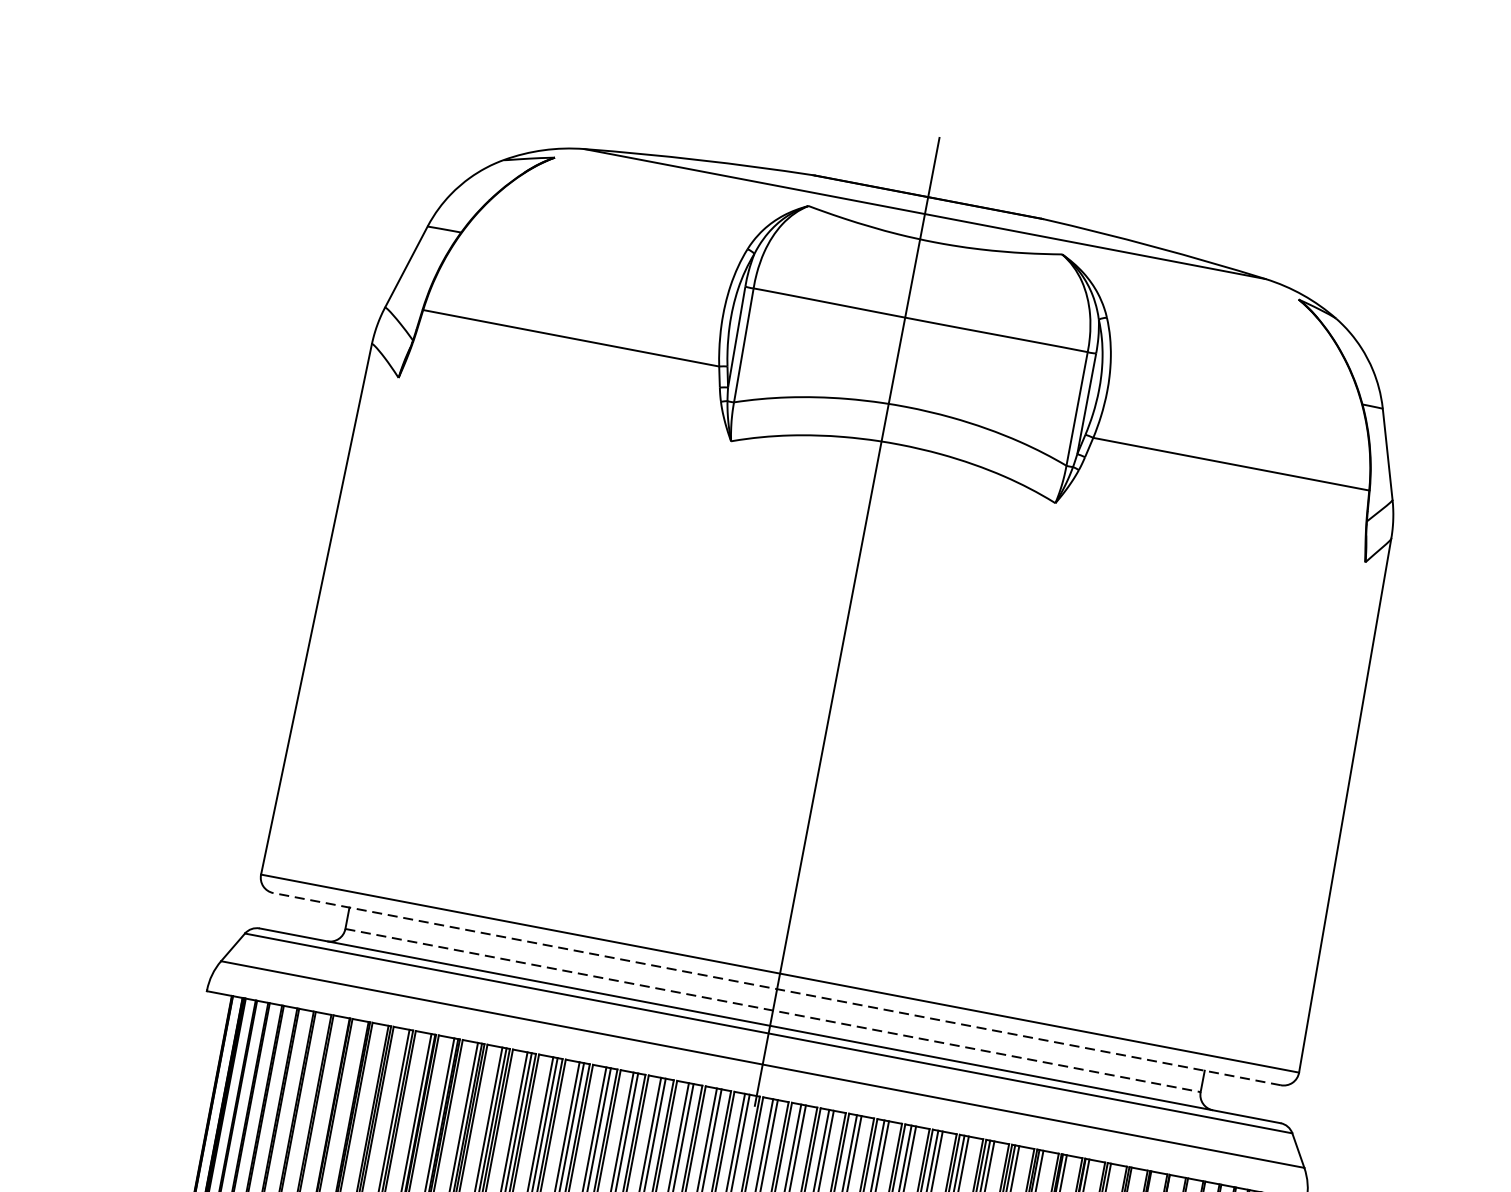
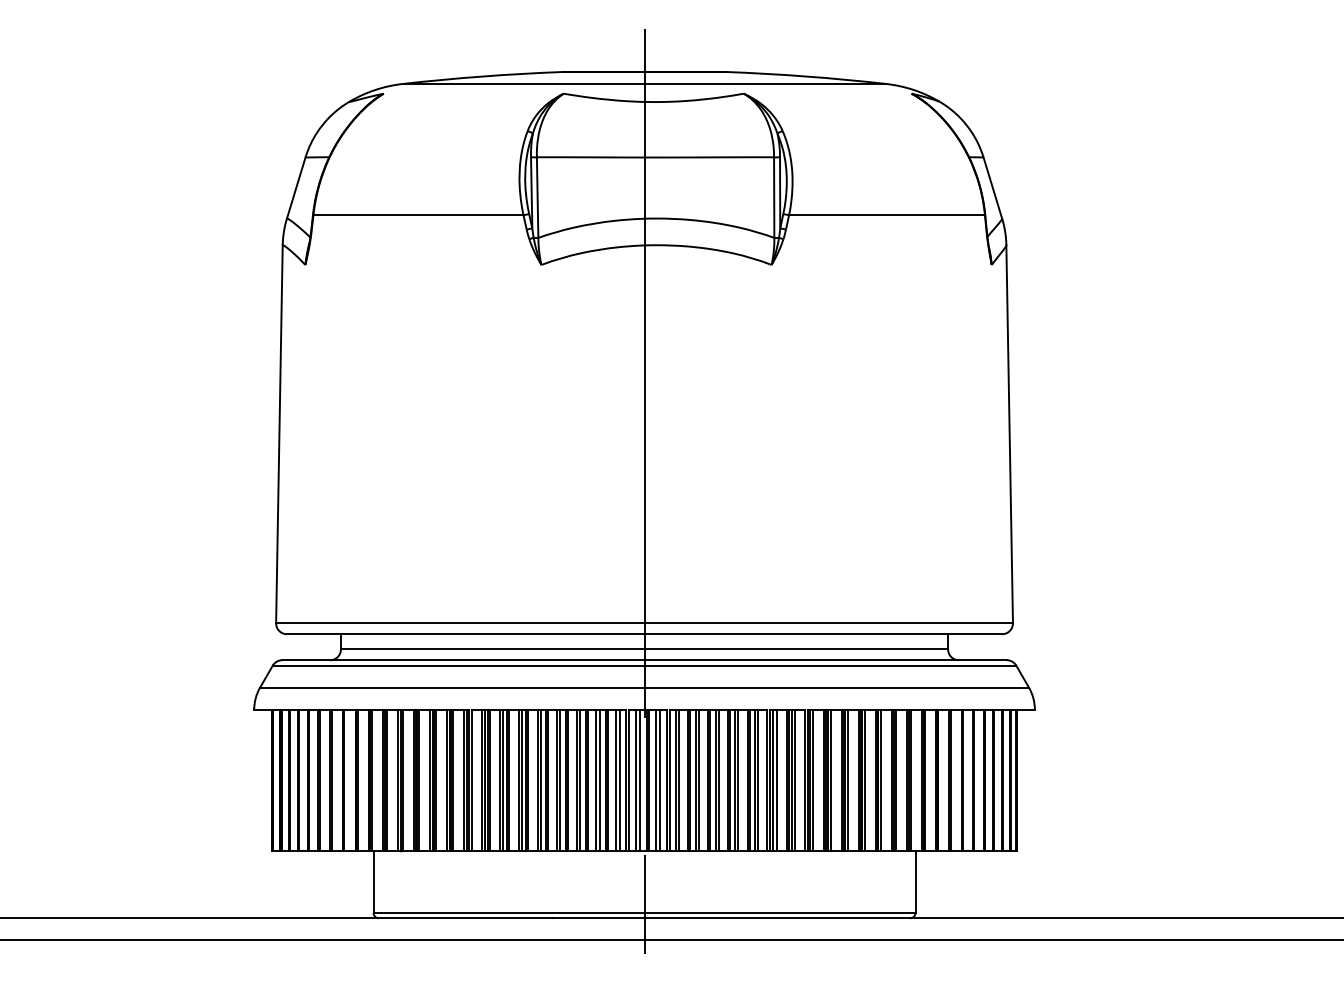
line: (776, 989) -> (644, 634), dashed -> solid
line: (772, 1010) -> (644, 649), dashed -> solid

